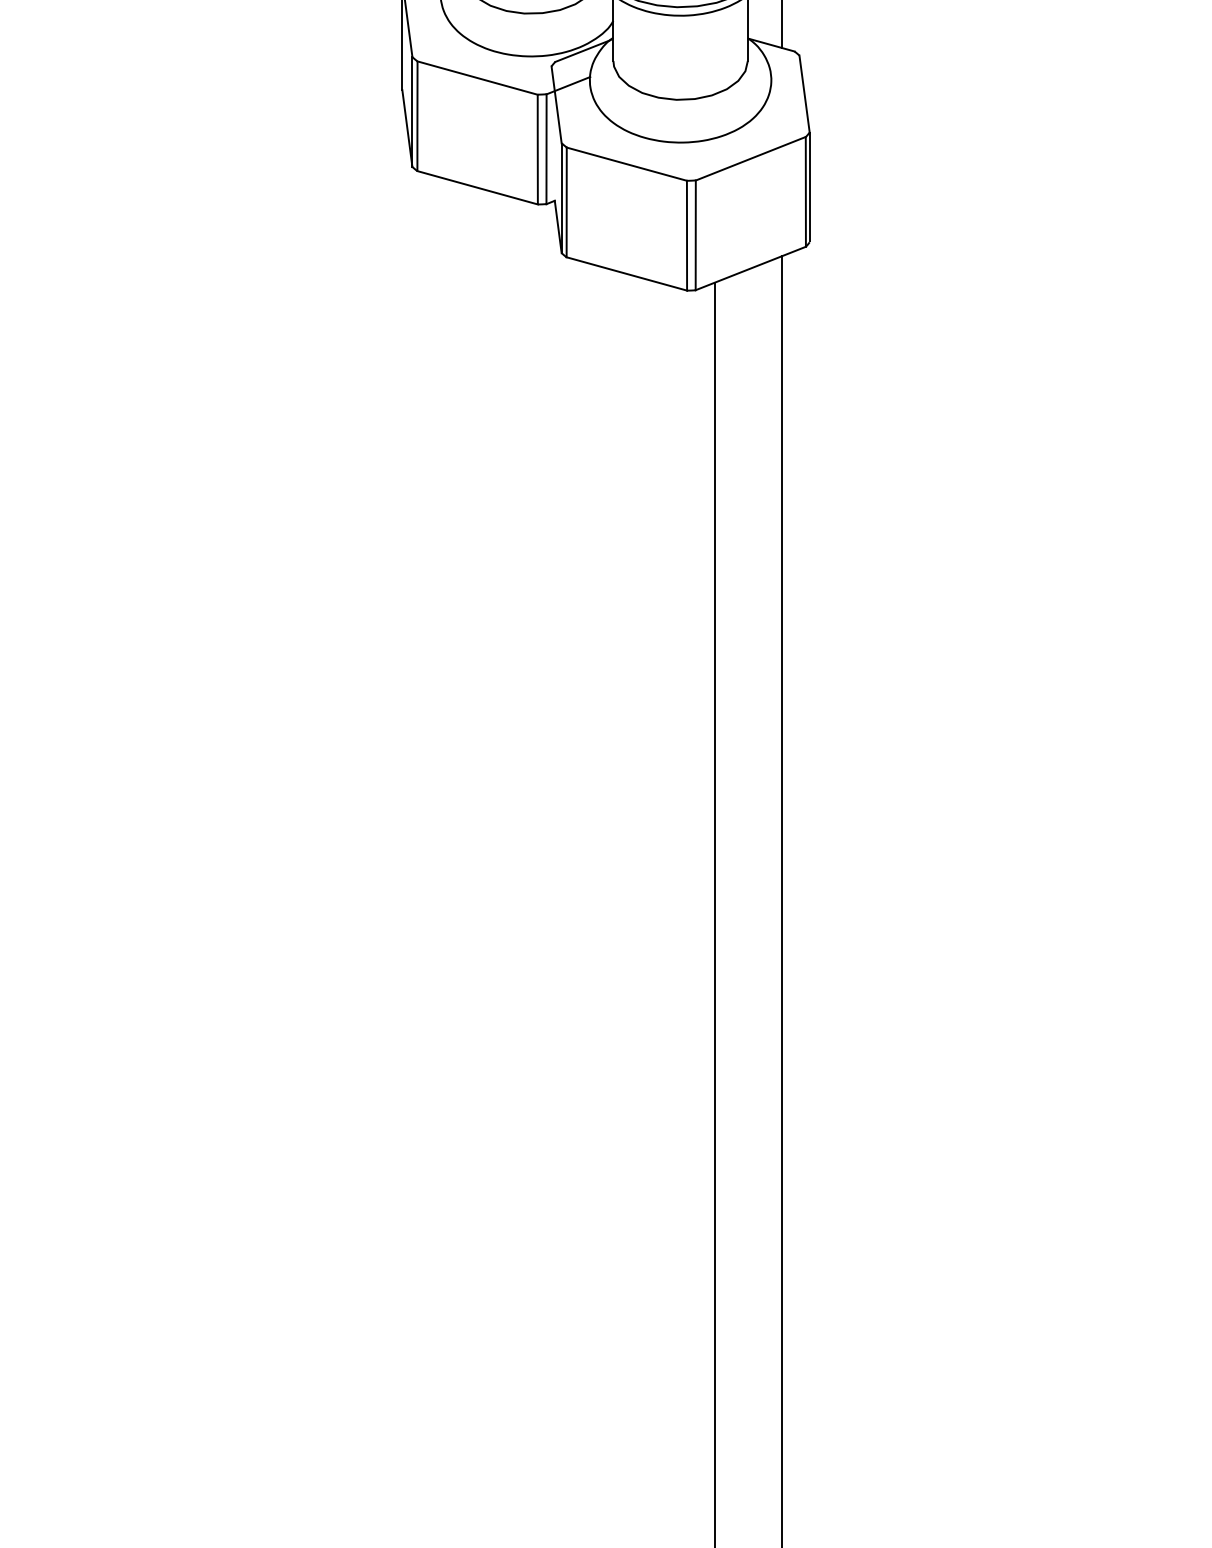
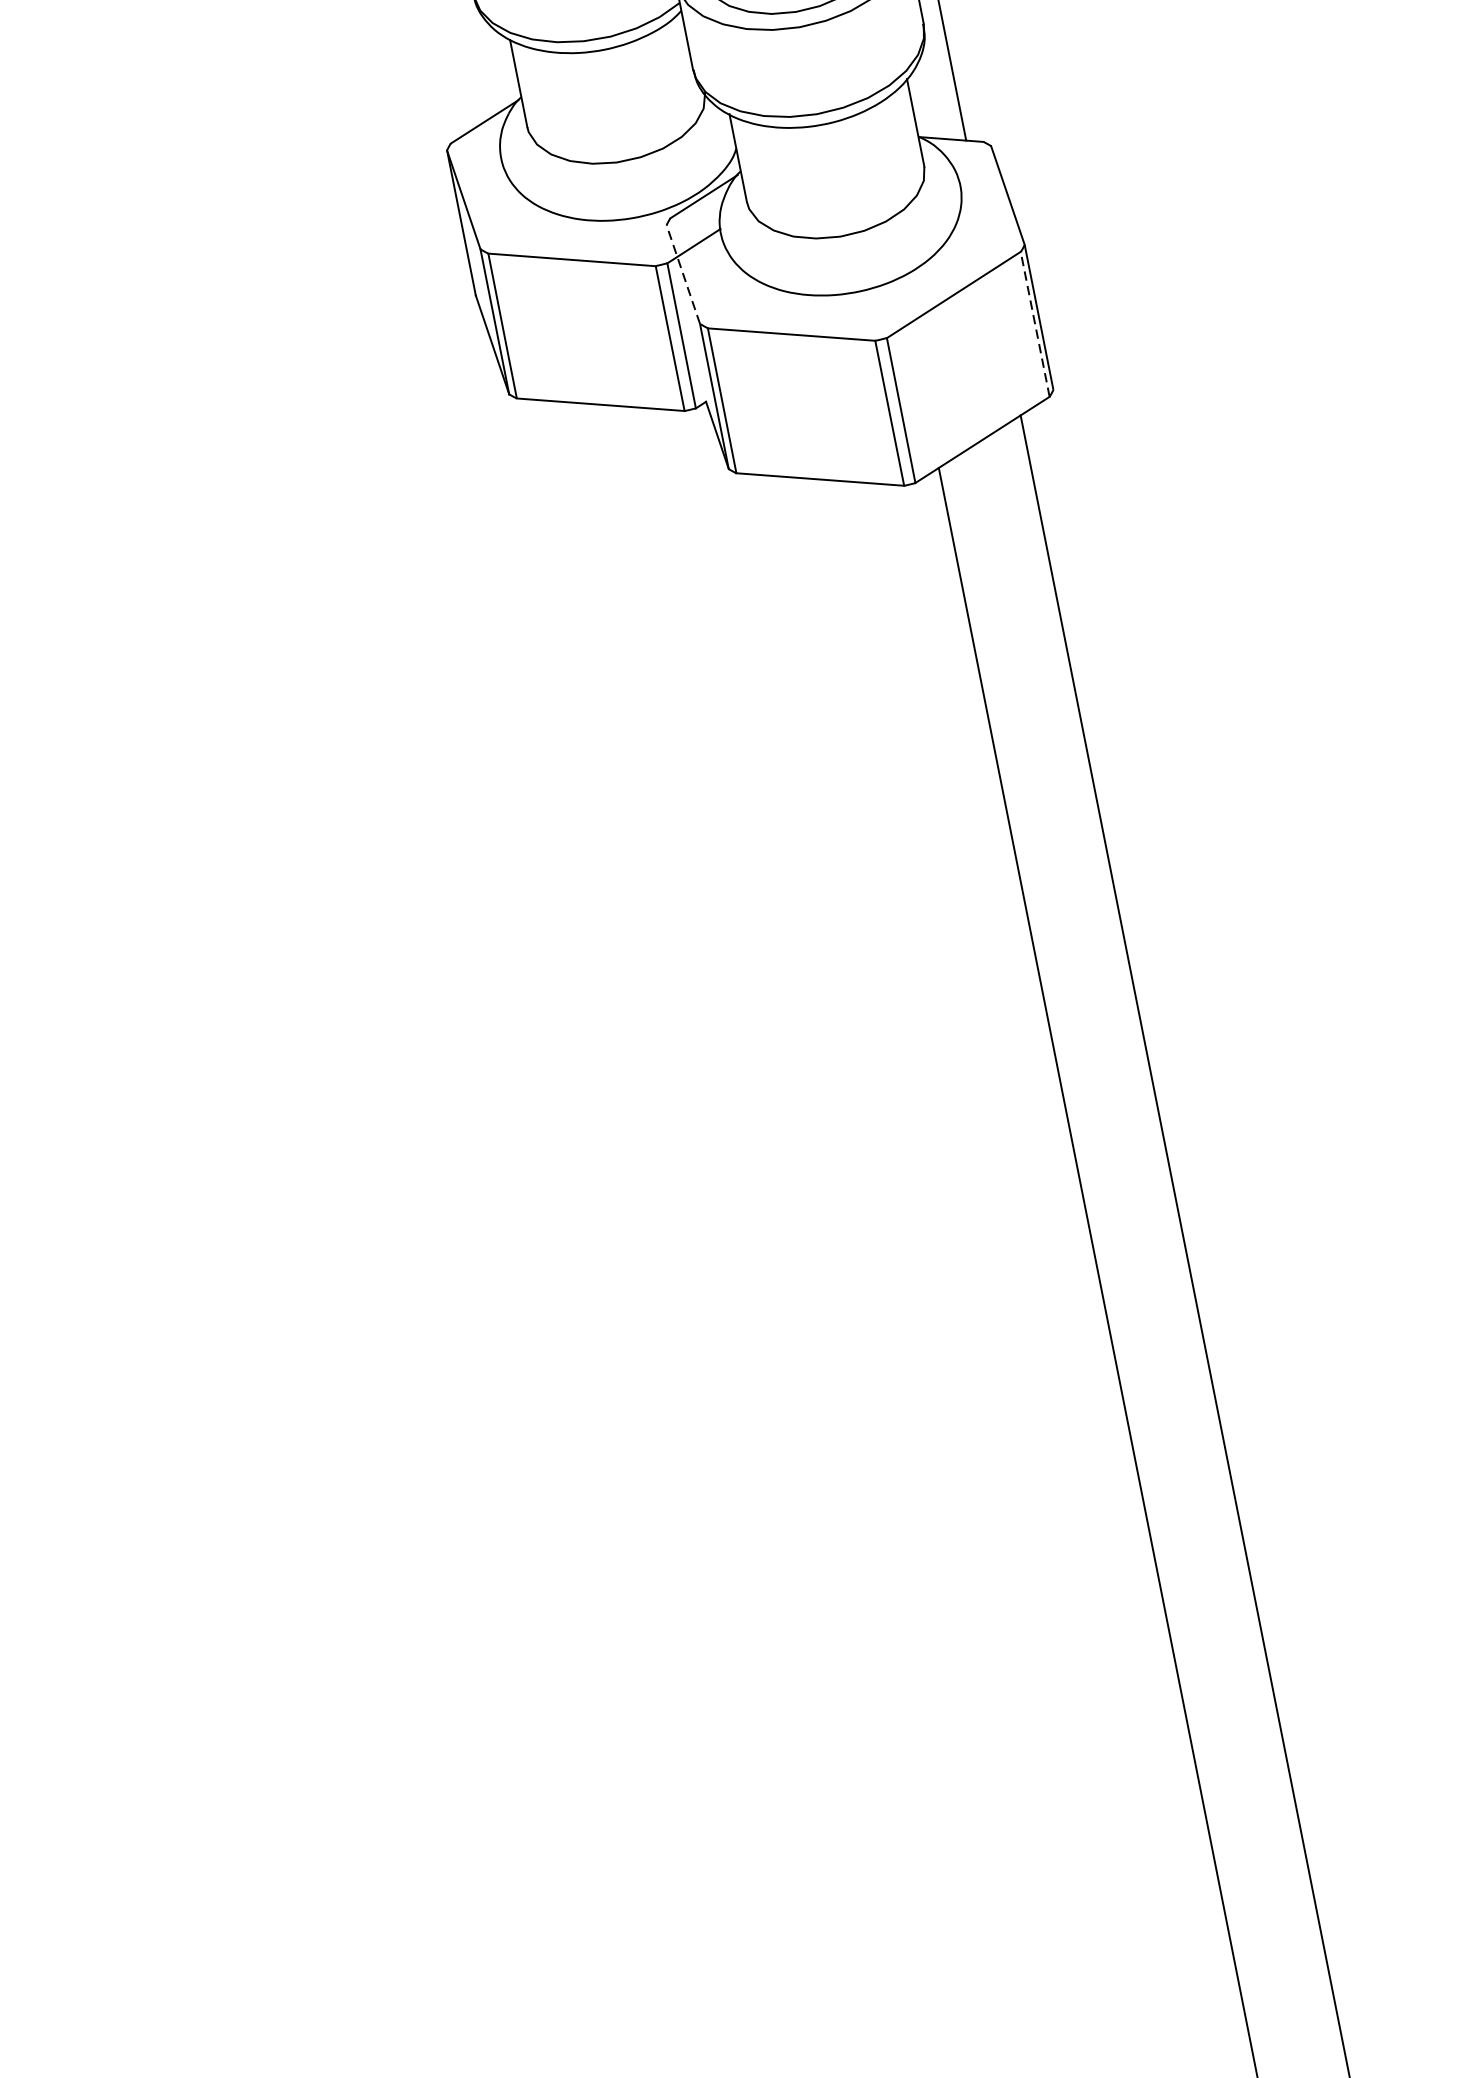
line: (556, 104) -> (683, 274), solid -> dashed
line: (805, 191) -> (1034, 323), solid -> dashed

